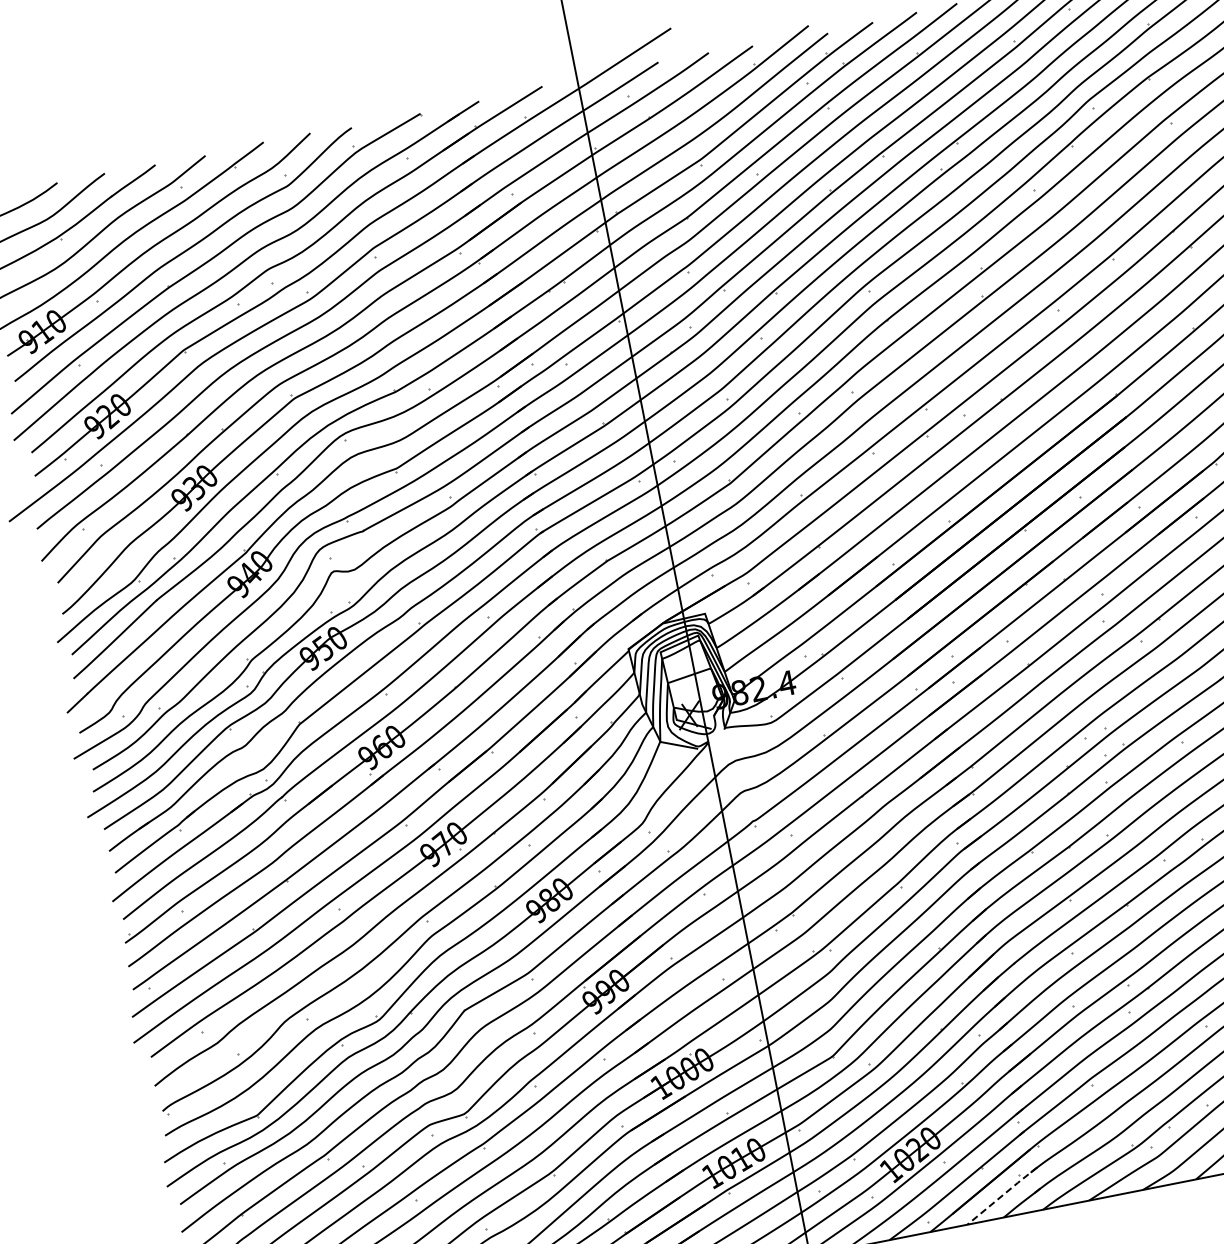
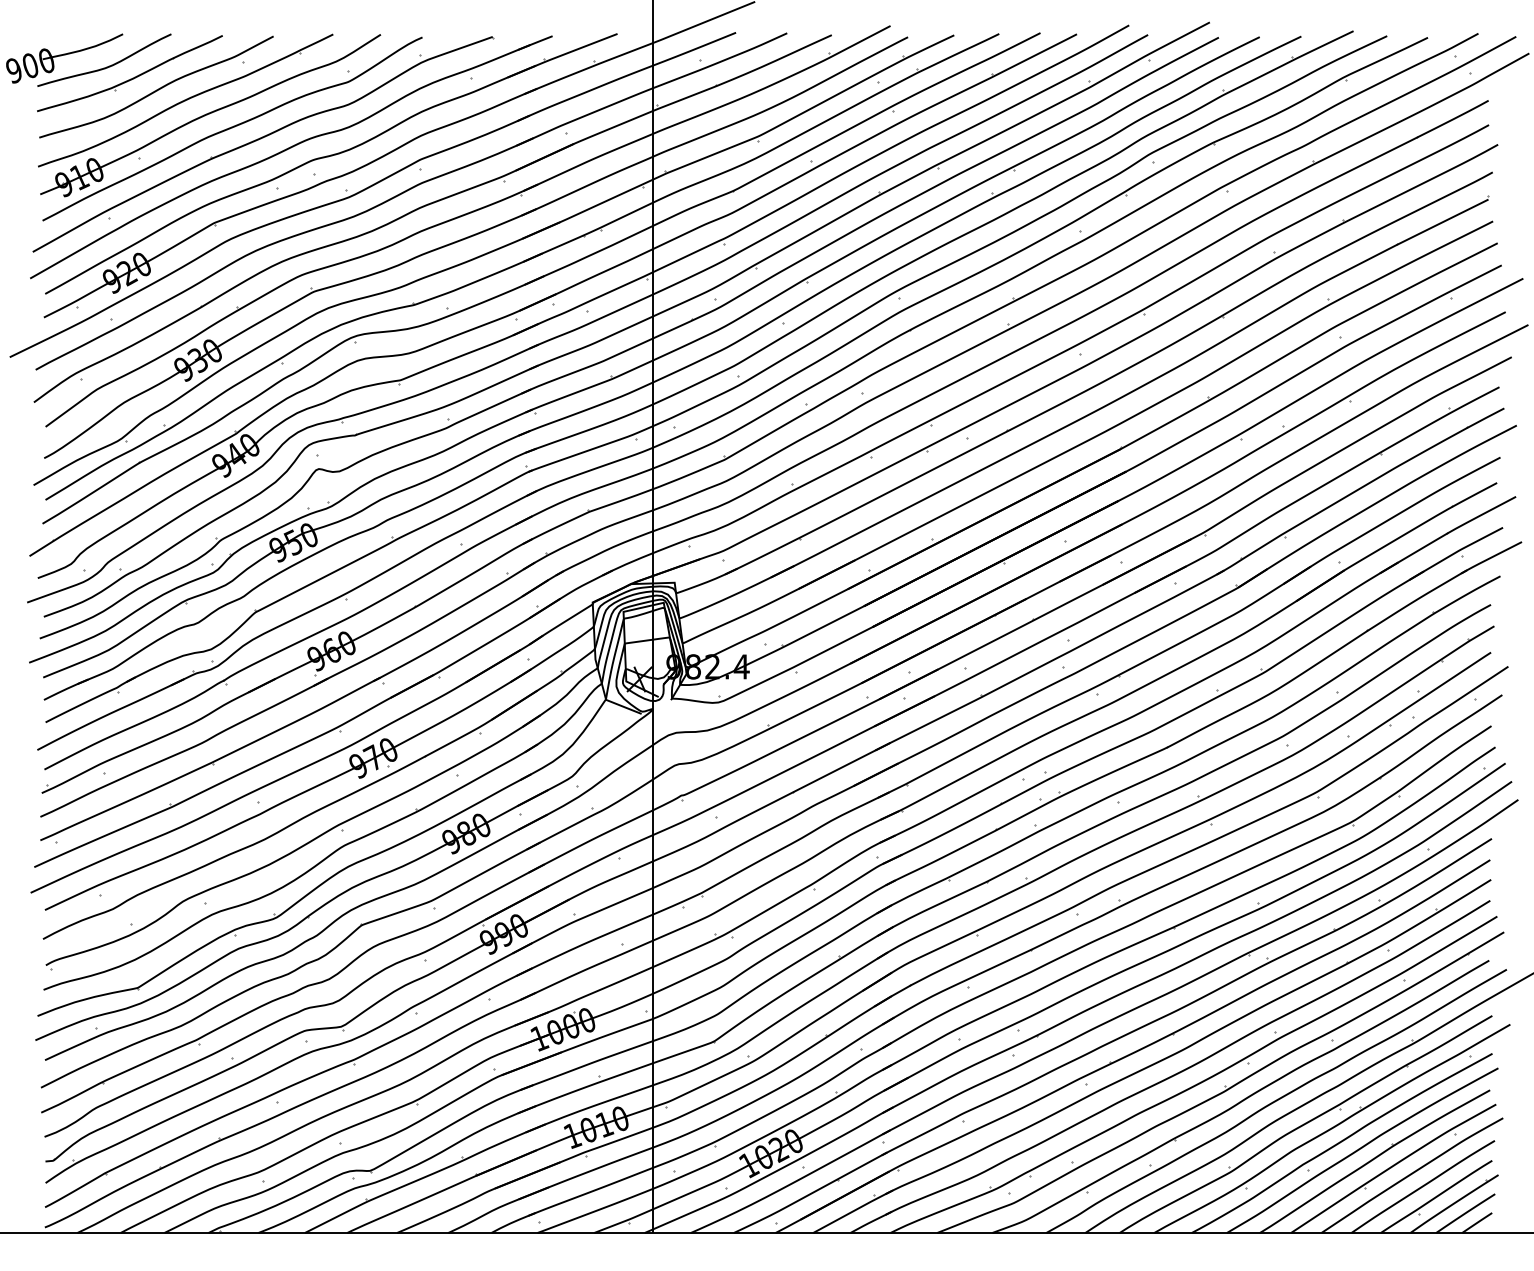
line: (1003, 1194) -> (854, 1210), dashed -> solid

